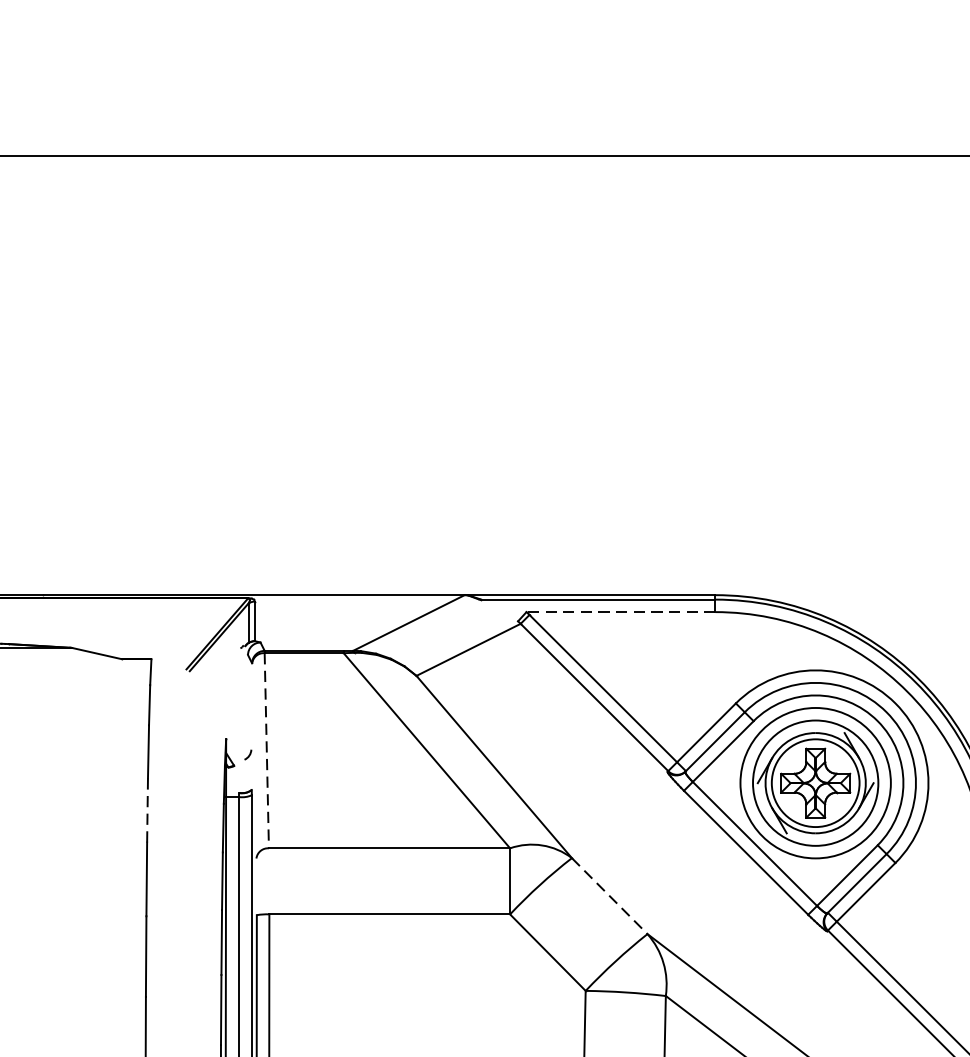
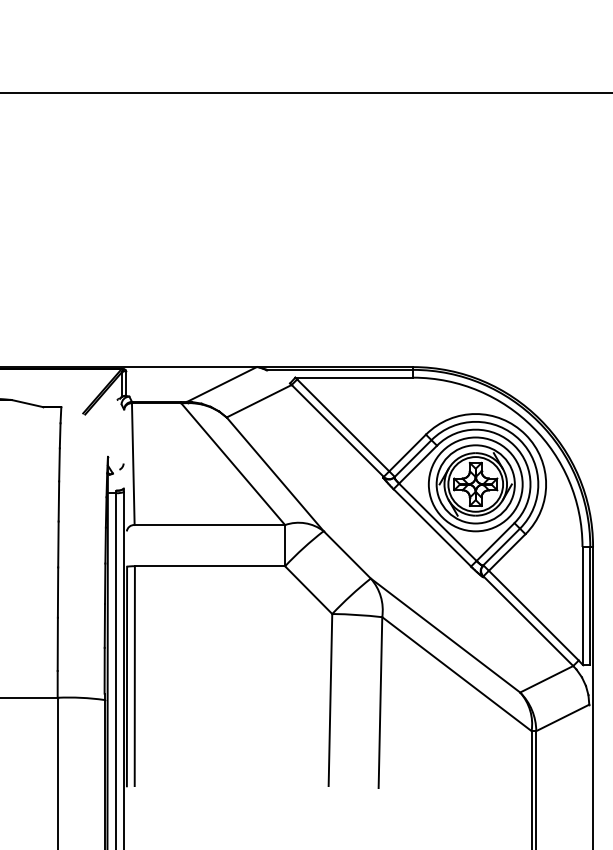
line: (621, 611) -> (354, 377), dashed -> solid
line: (267, 751) -> (133, 464), dashed -> solid
line: (146, 810) -> (58, 501), dashed -> solid
line: (610, 897) -> (347, 555), dashed -> solid

